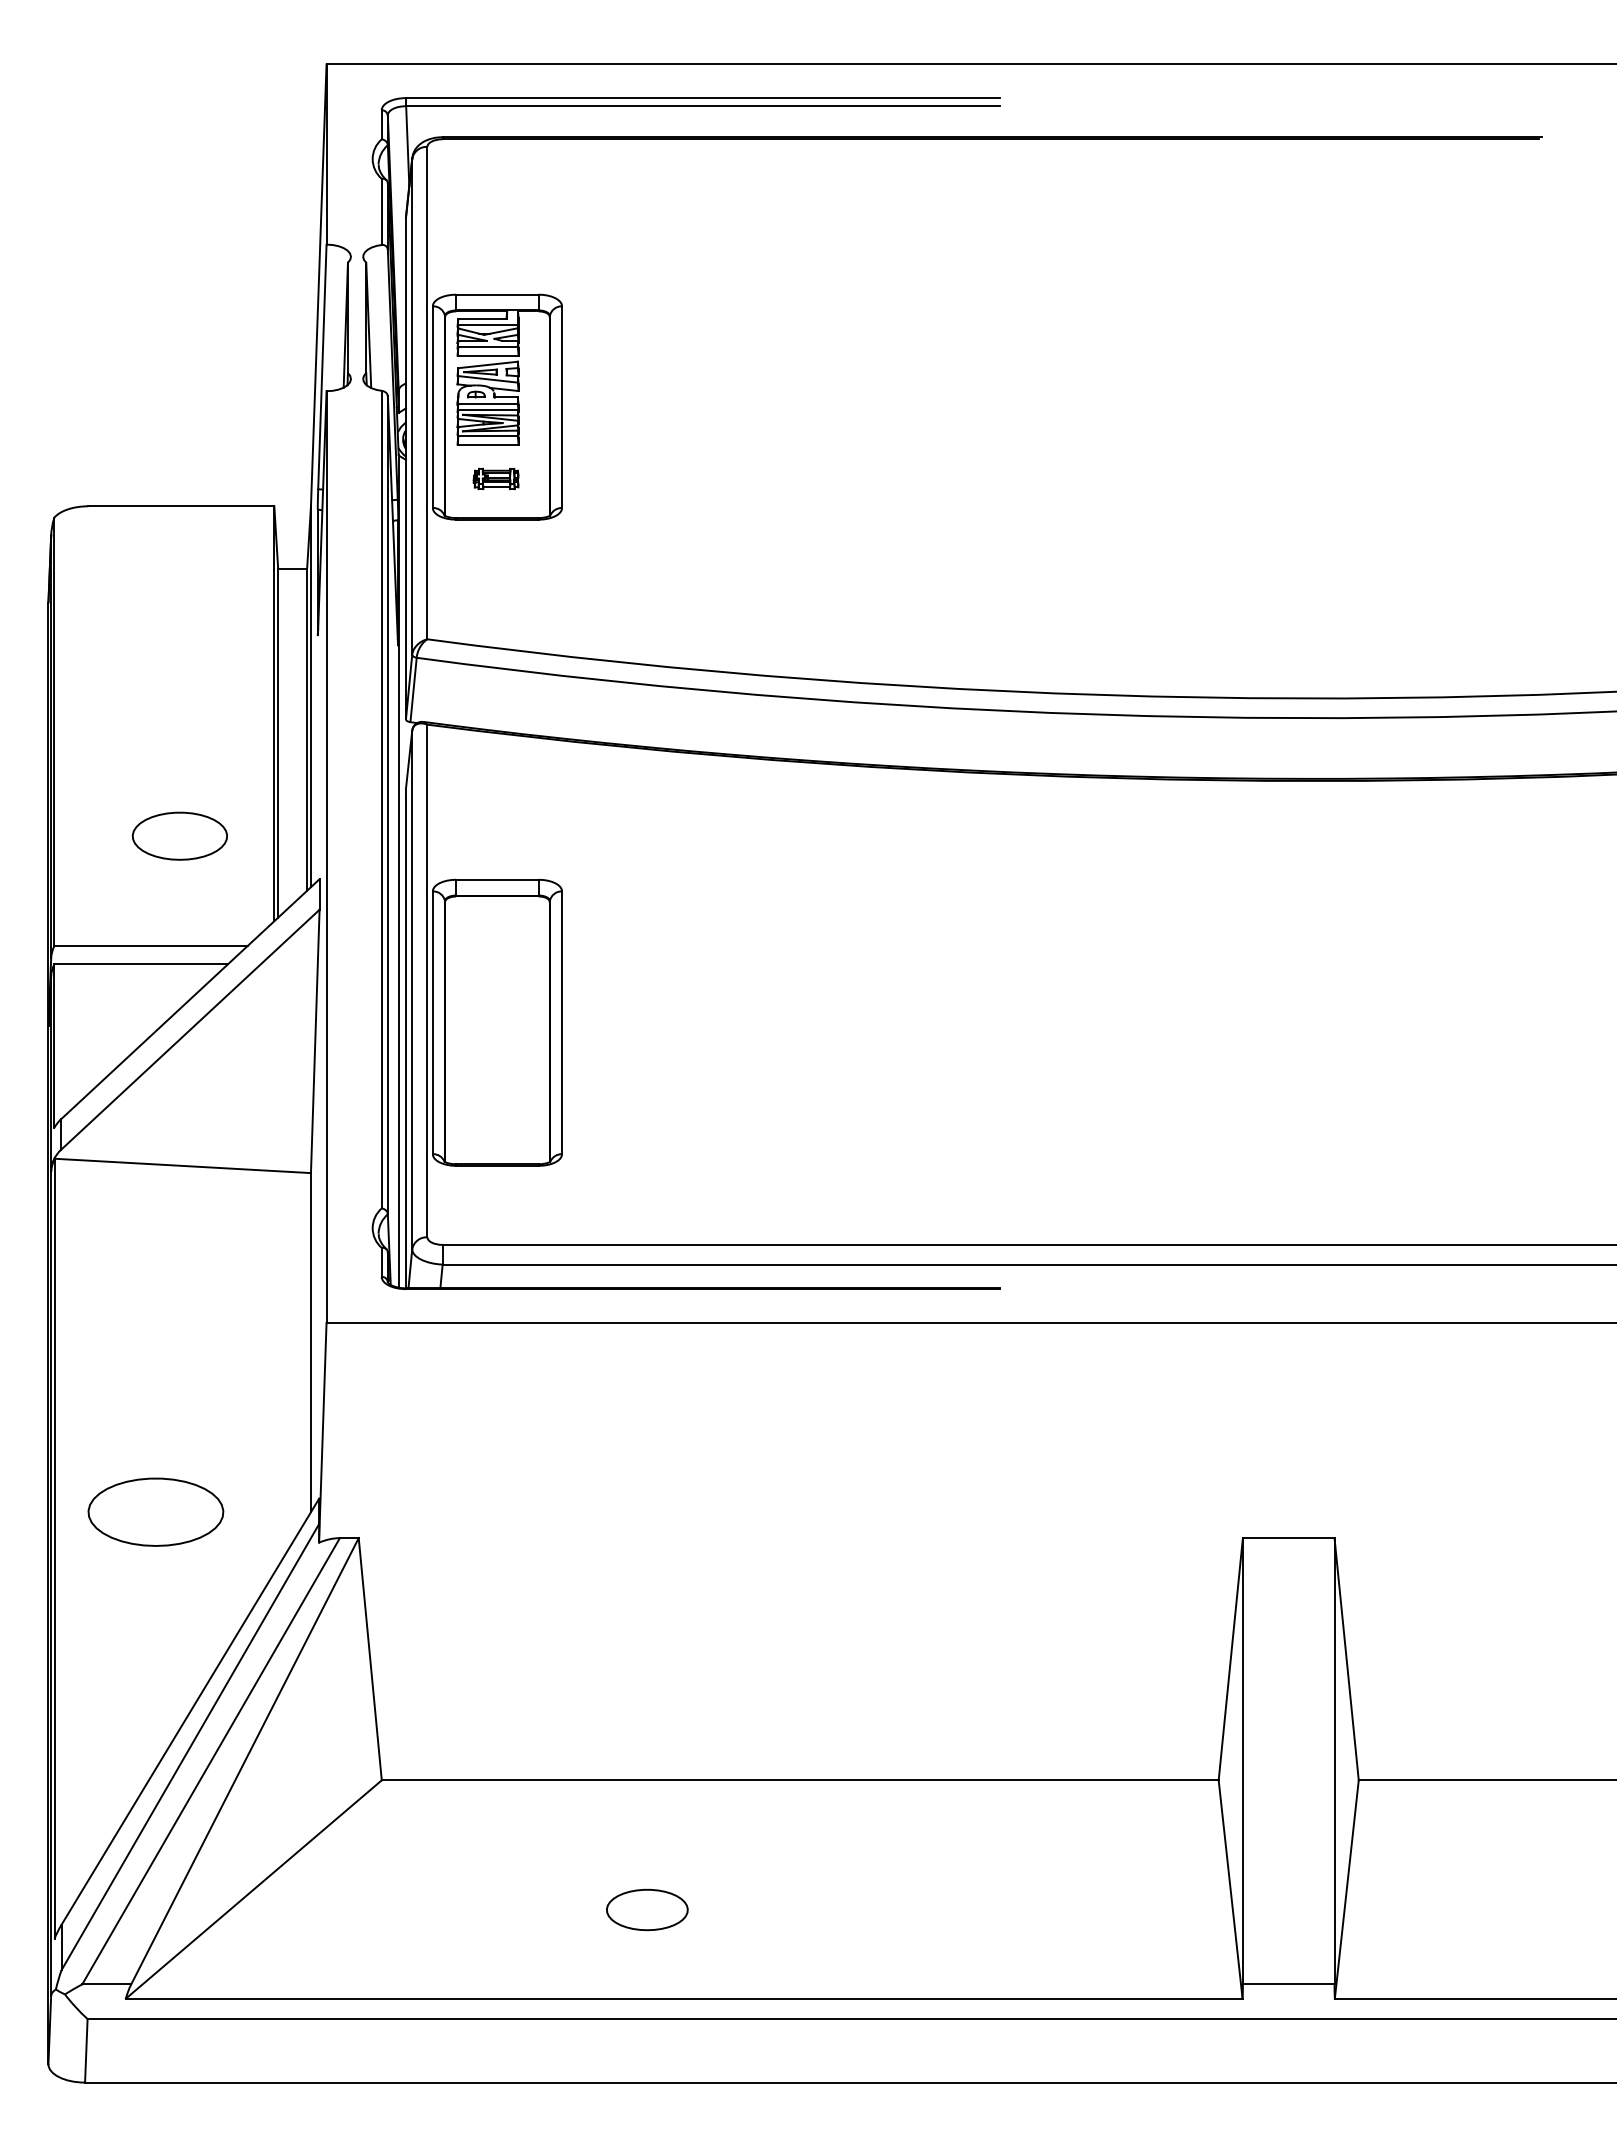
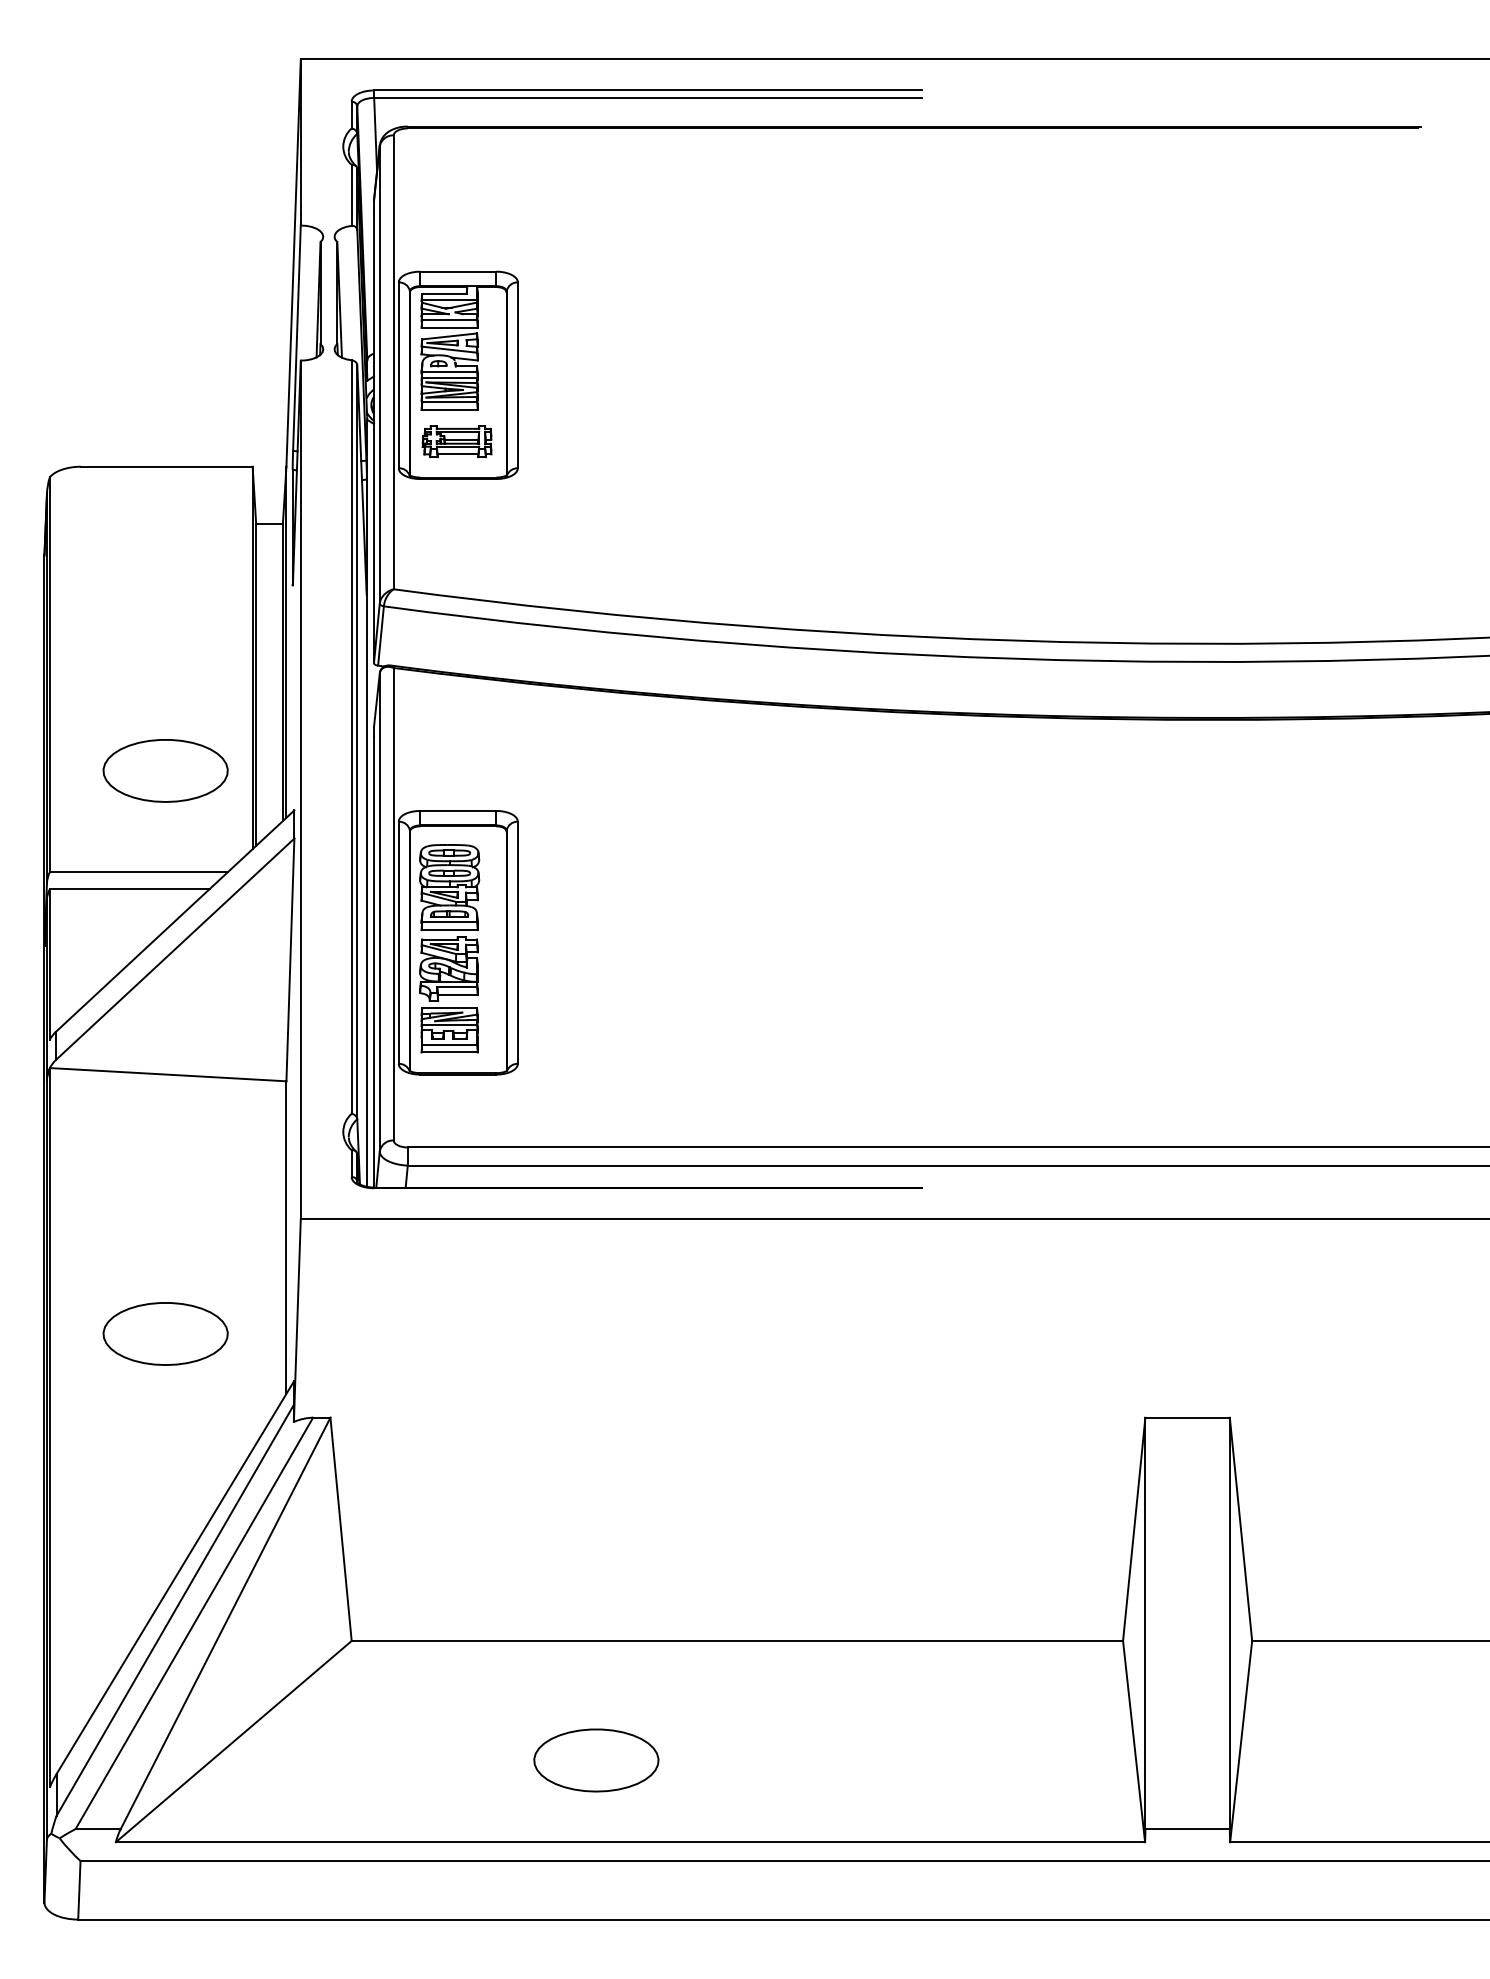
part: (495, 478) -> (456, 441), size x1.67
part: (179, 835) -> (165, 770), size x1.43
part: (487, 1028) -> (449, 948), added
part: (155, 1511) -> (165, 1333), moved
part: (647, 1909) -> (596, 1760), size x1.67

